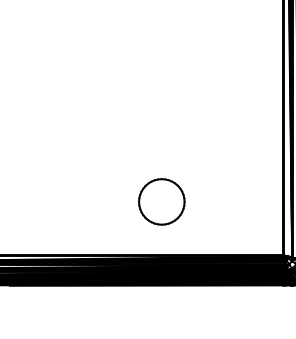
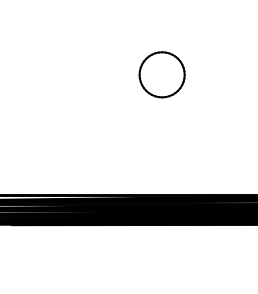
part: (161, 201) -> (161, 74), moved

